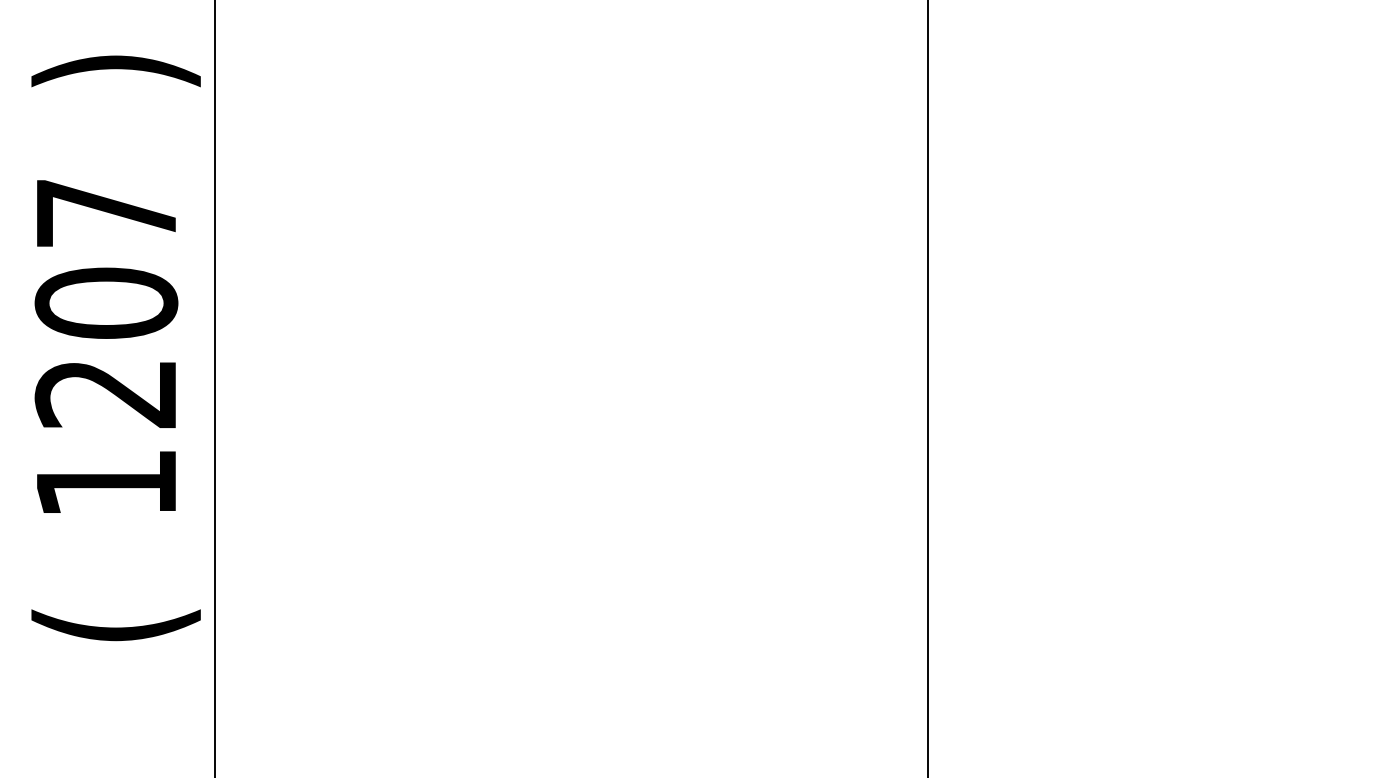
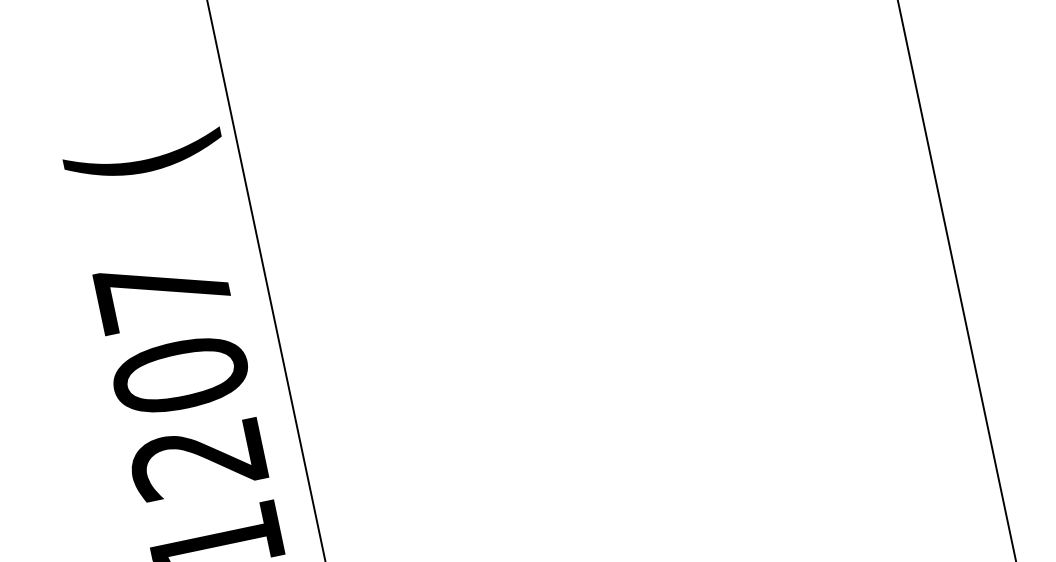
text: (115, 71) -> (143, 158), ) -> (

